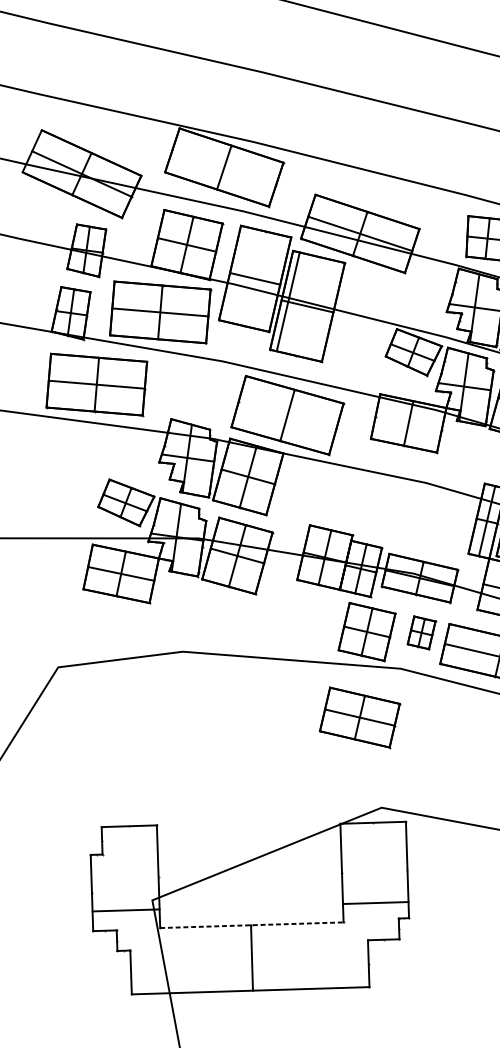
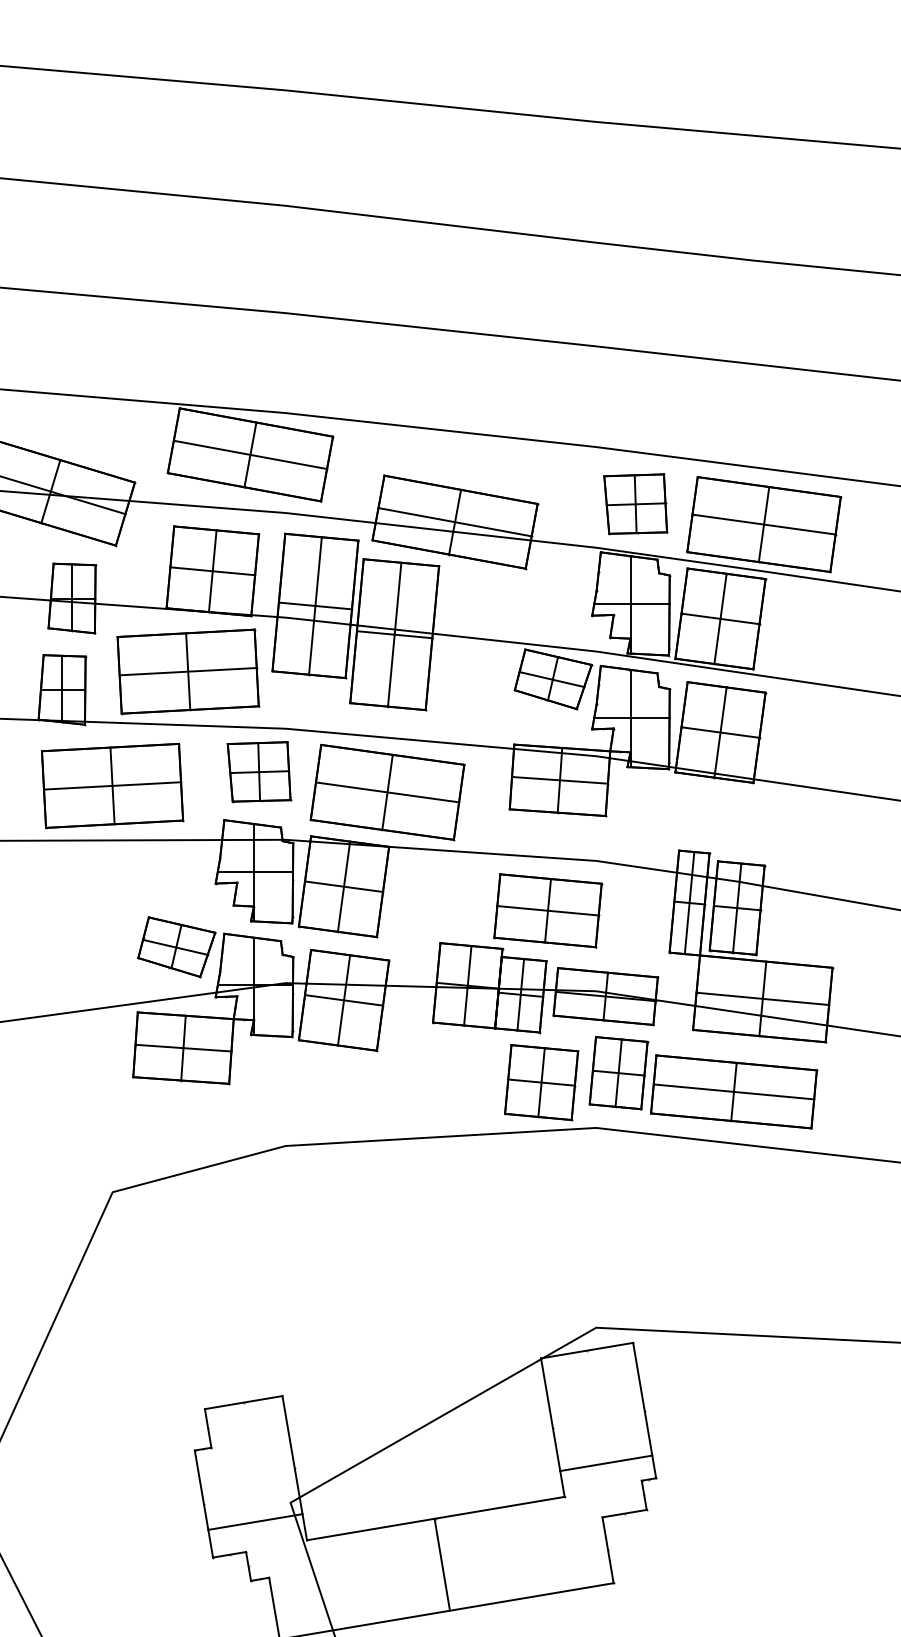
line: (224, 167) -> (250, 454), added
line: (255, 278) -> (315, 605), added
line: (288, 301) -> (394, 634), moved
part: (200, 389) -> (259, 772), added
line: (287, 415) -> (387, 792), added
line: (408, 422) -> (559, 779), added
part: (421, 632) -> (618, 1073), size x1.67
part: (360, 717) -> (548, 910), moved
line: (251, 925) -> (435, 1518), dashed -> solid

